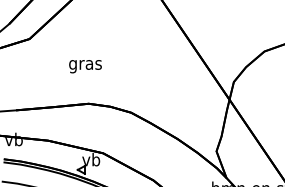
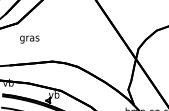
text: (85, 66) -> (29, 39), moved

